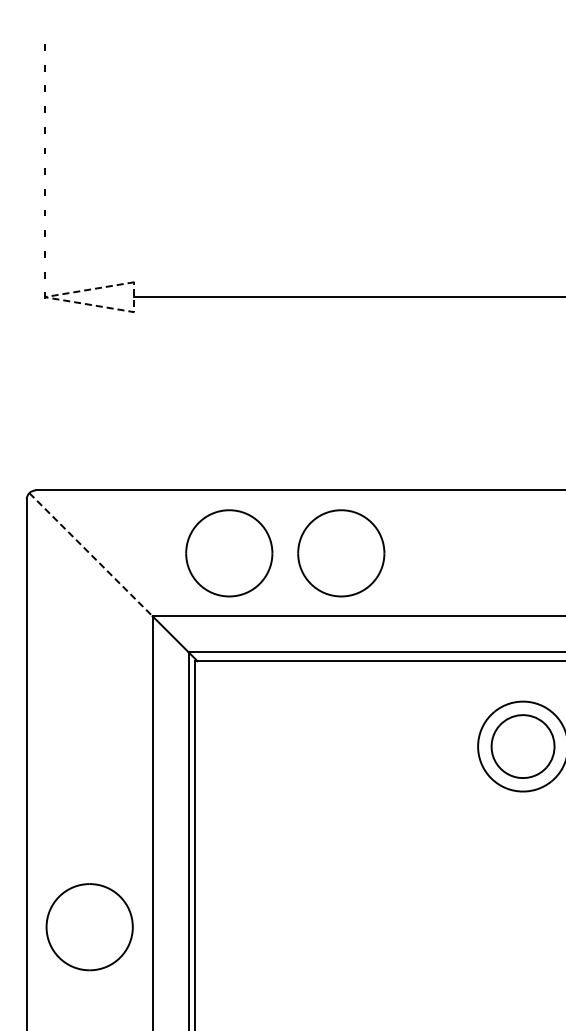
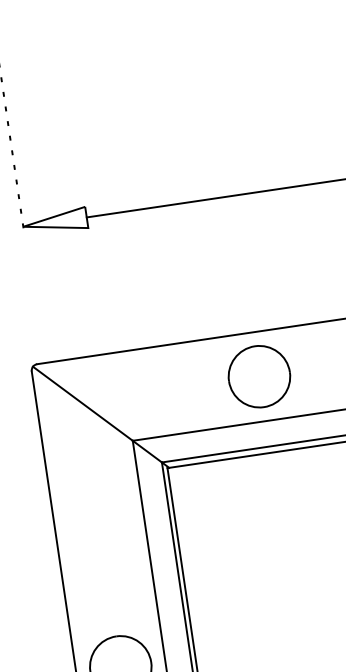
line: (60, 299) -> (34, 226), dashed -> solid
part: (229, 553) -> (180, 388), removed
line: (91, 555) -> (83, 404), dashed -> solid

